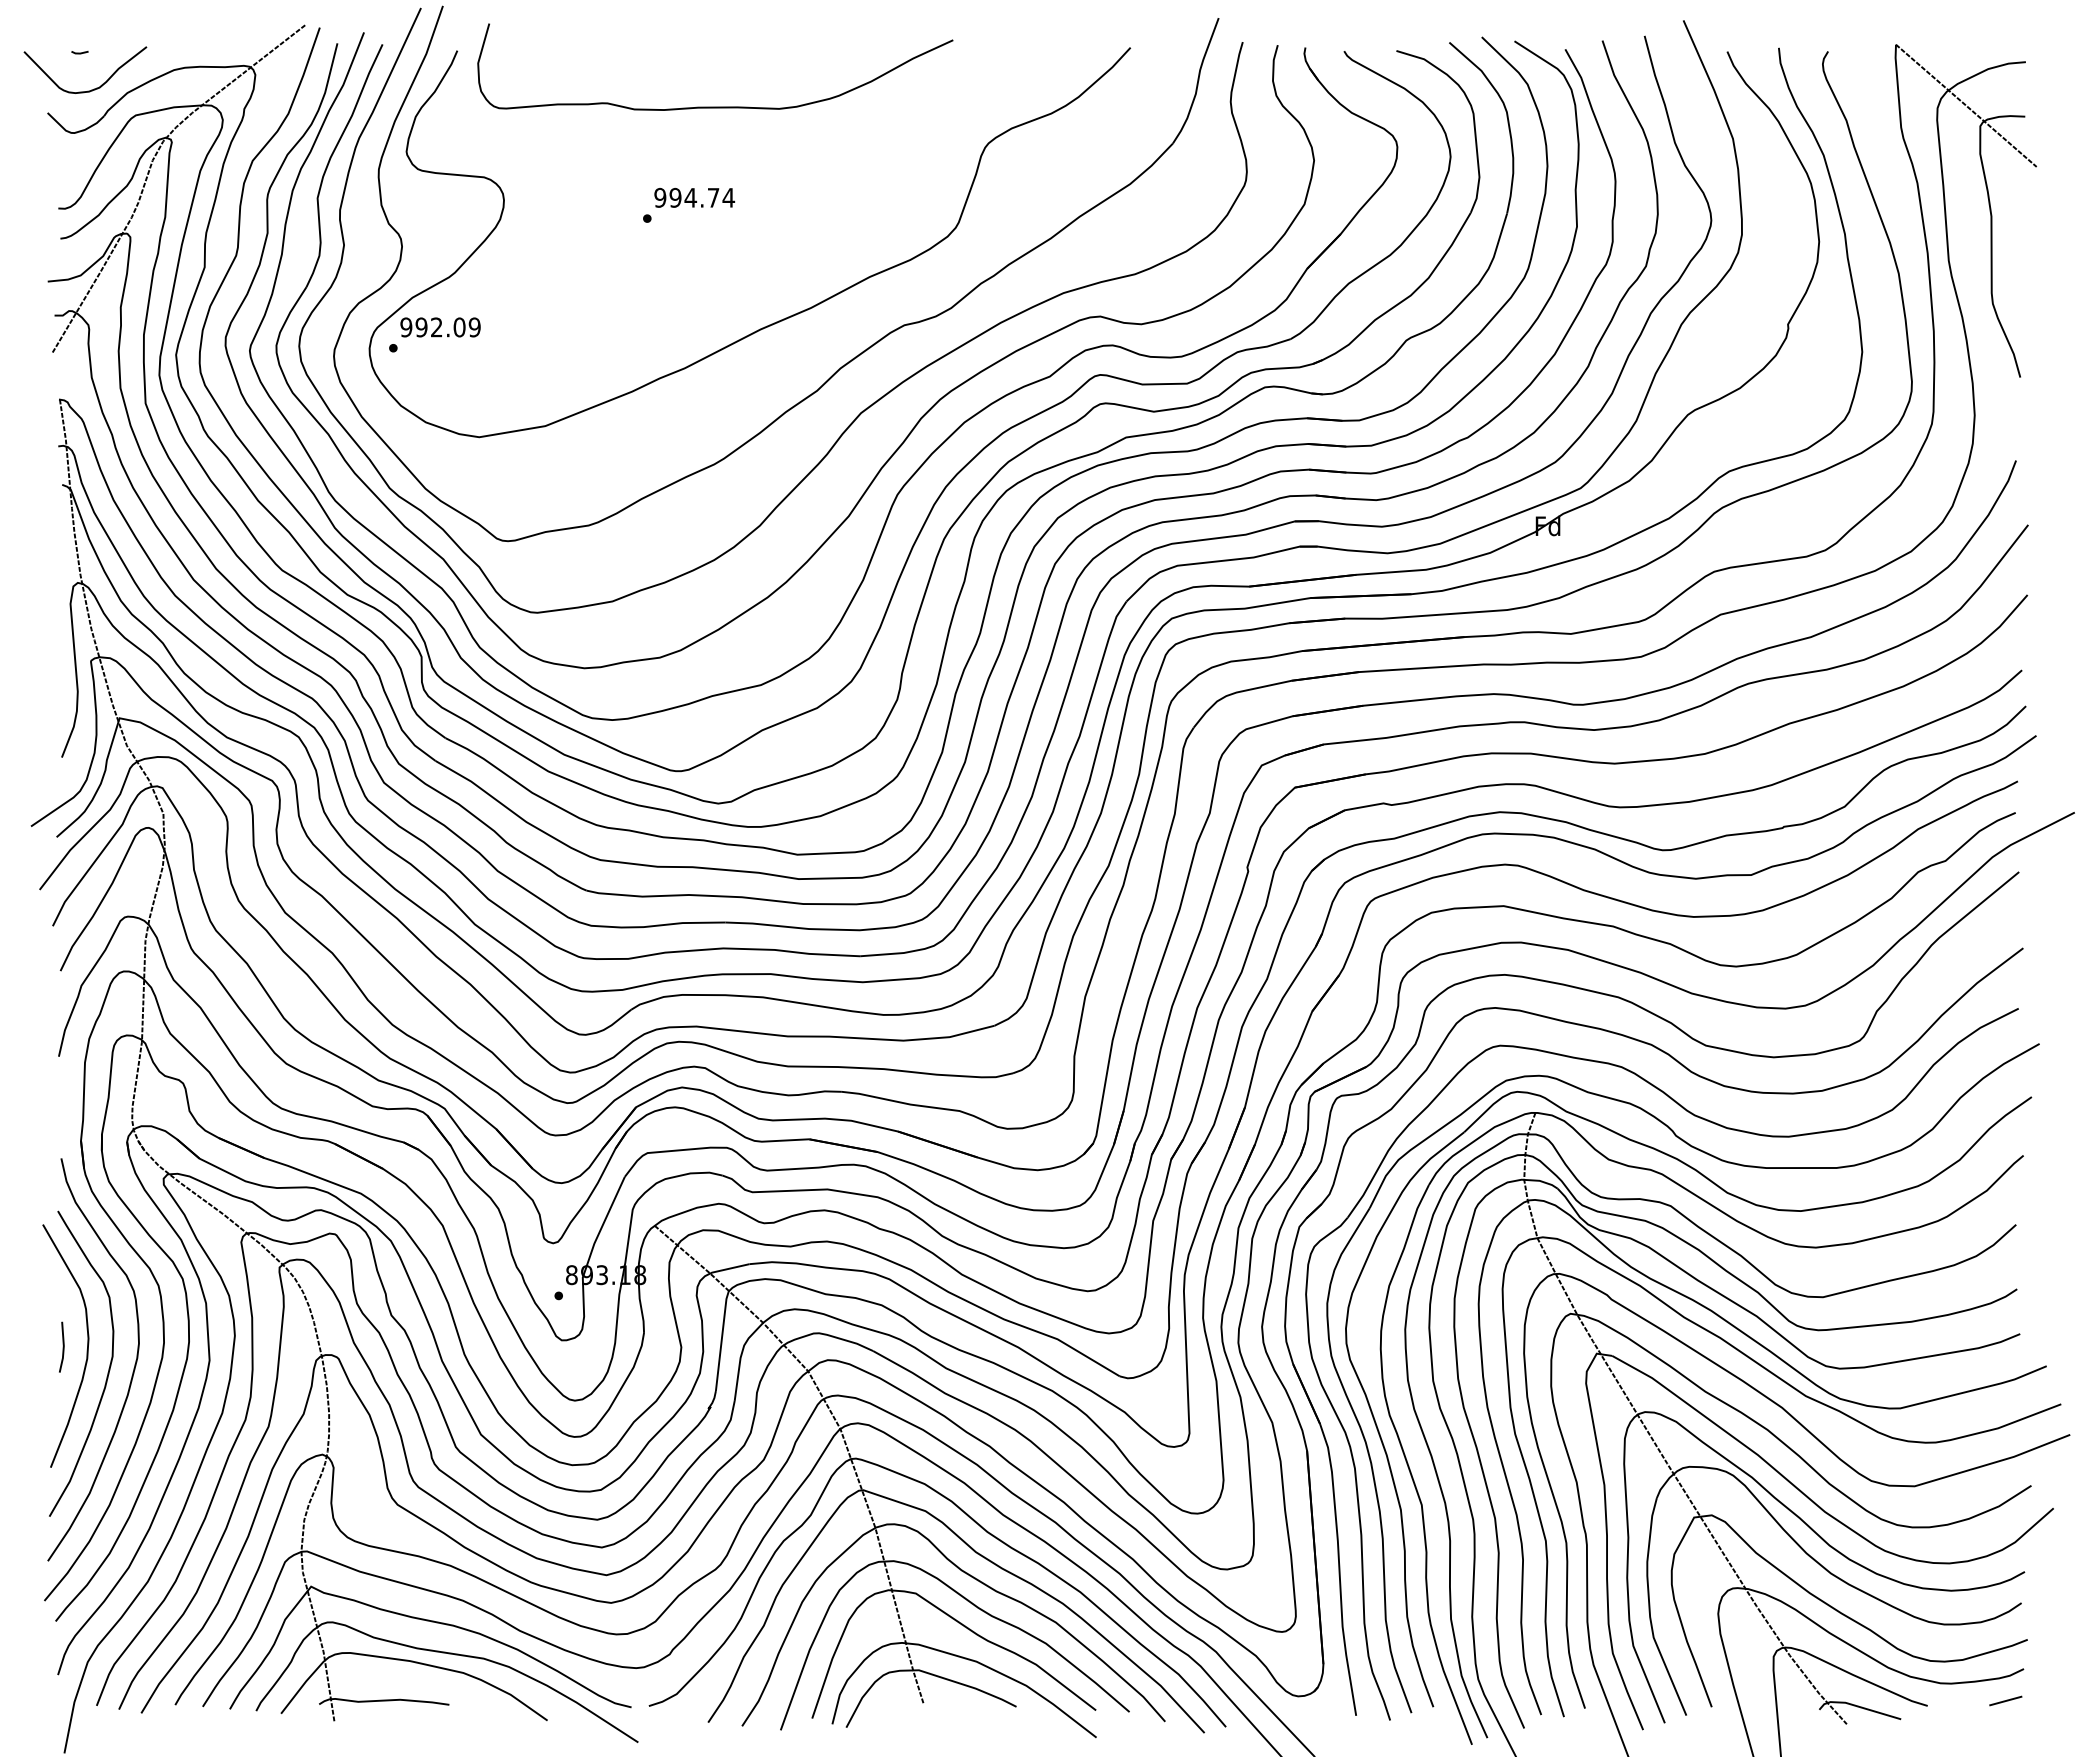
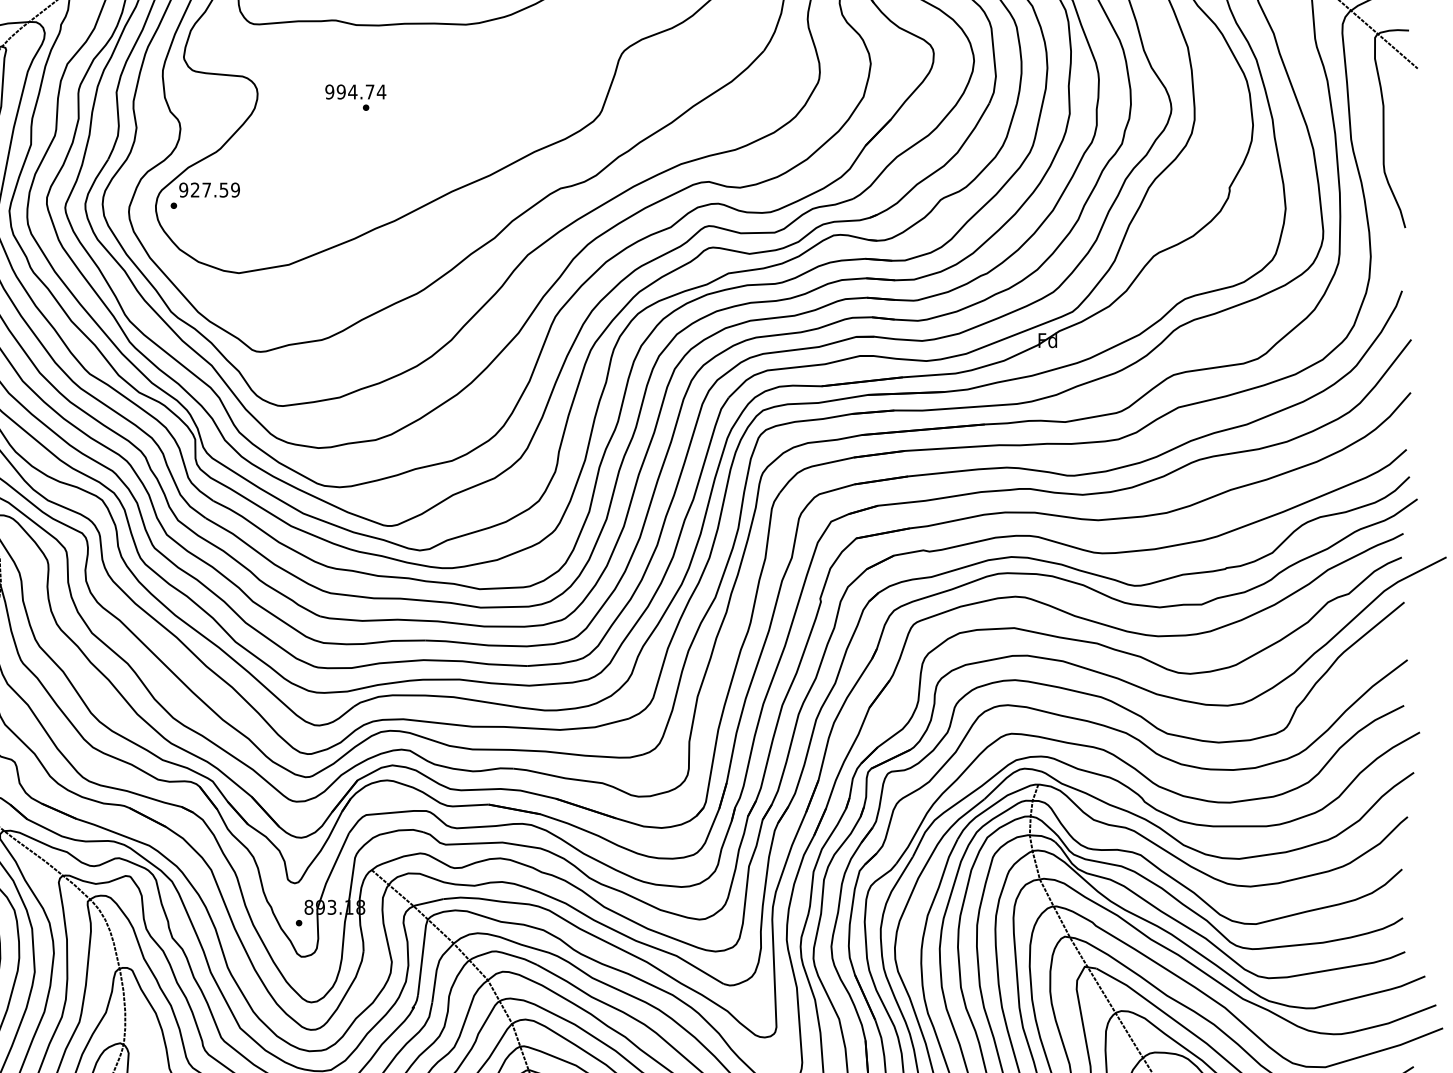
text: (694, 197) -> (355, 91), moved
text: (440, 327) -> (209, 190), 992.09 -> 927.59

